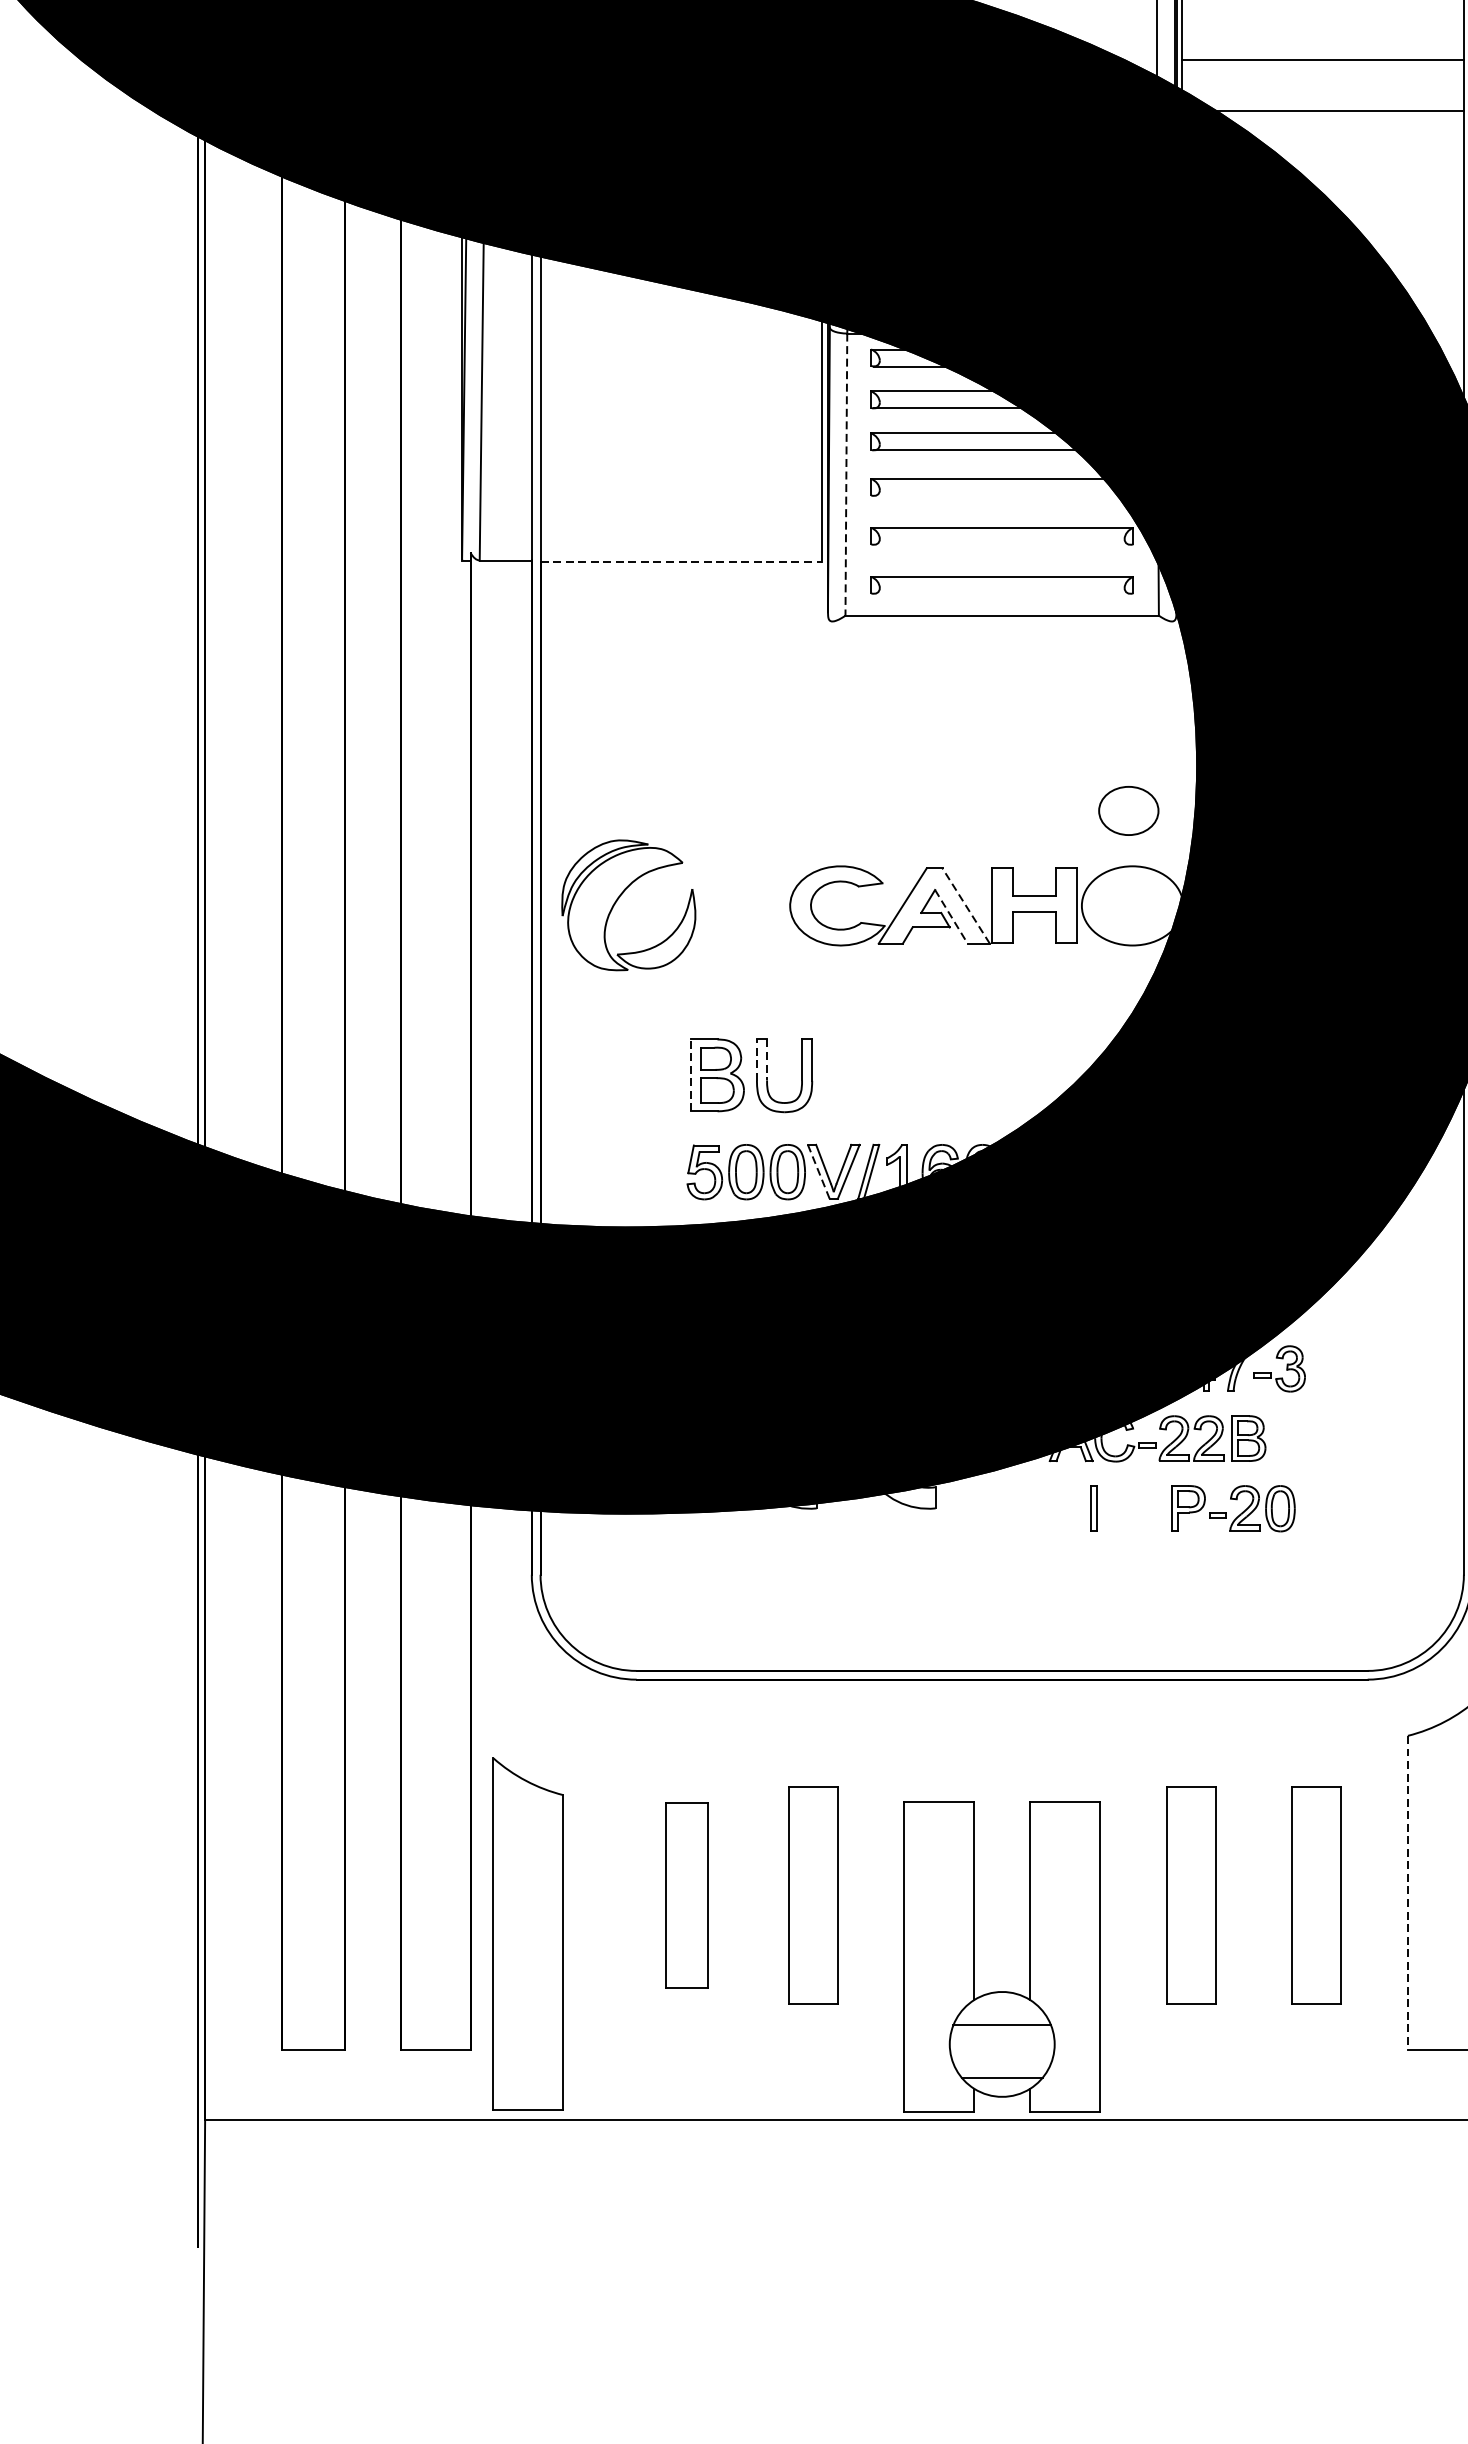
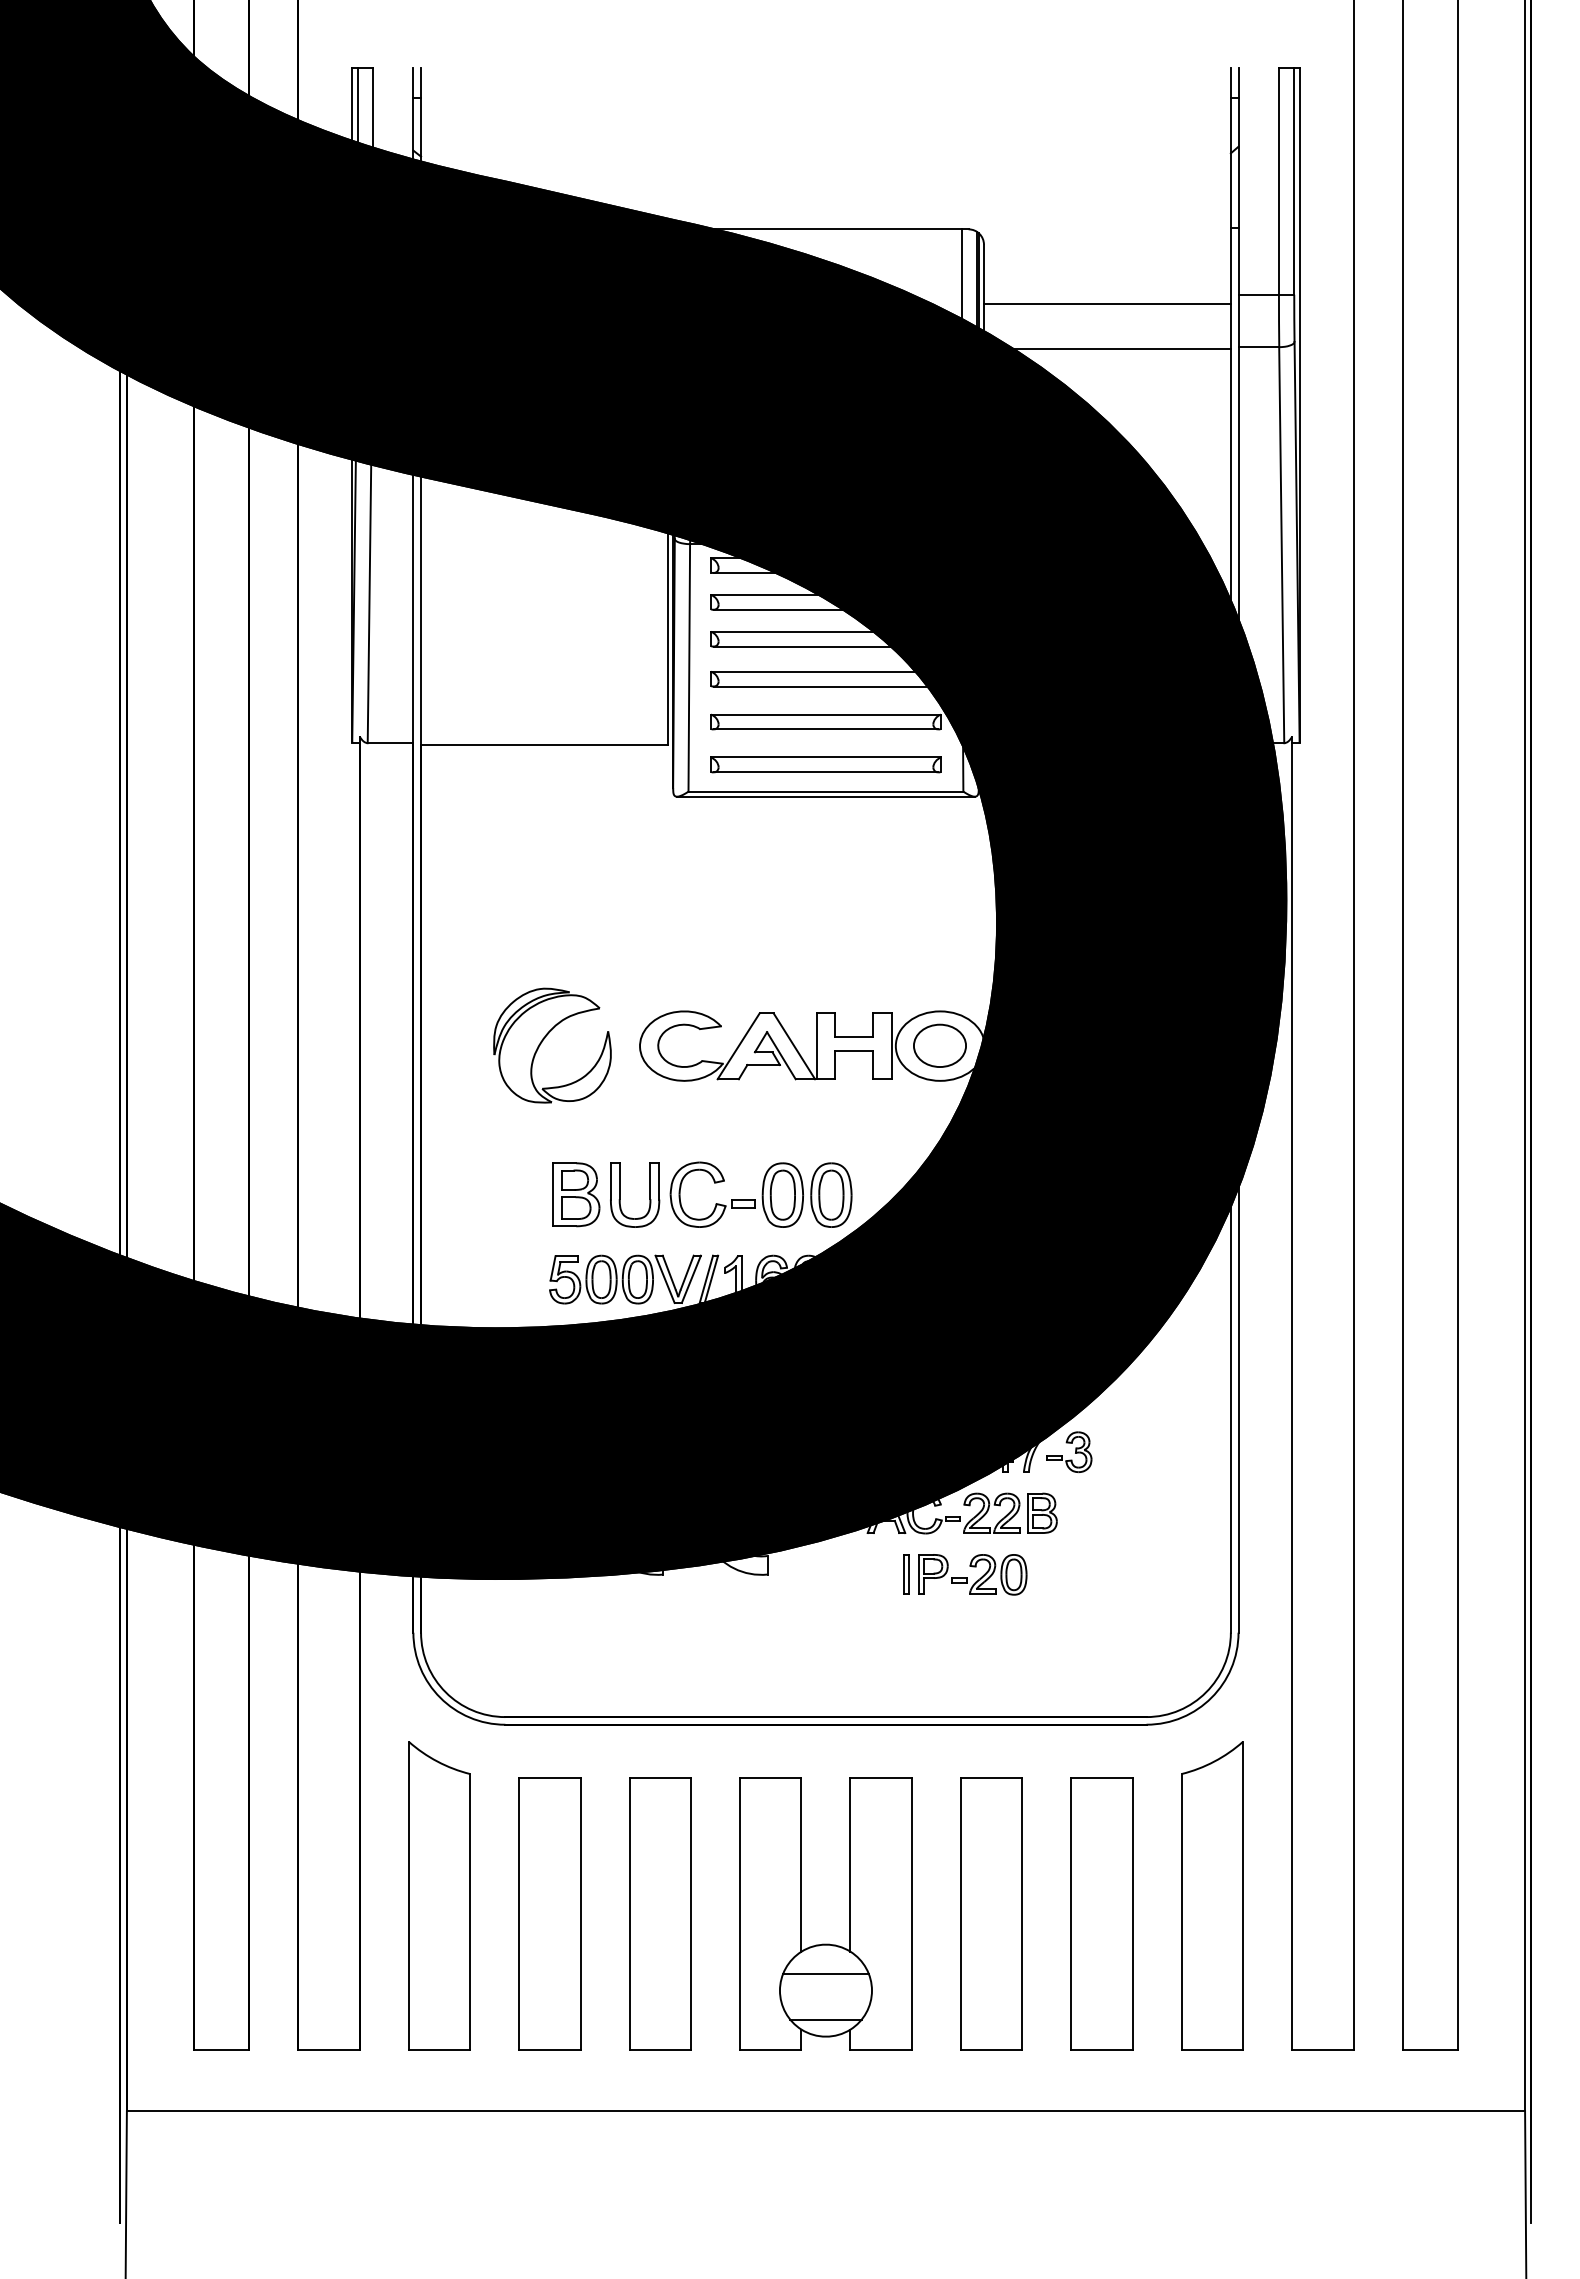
line: (846, 474) -> (689, 667), dashed -> solid
line: (1001, 495) -> (825, 686), added
line: (1001, 544) -> (825, 729), added
line: (682, 561) -> (545, 744), dashed -> solid
line: (1001, 593) -> (825, 772), added
line: (1001, 621) -> (825, 796), added
part: (1128, 810) -> (939, 1045), moved
part: (620, 897) -> (545, 1038), moved
line: (966, 906) -> (794, 1046), dashed -> solid
line: (951, 916) -> (781, 1055), dashed -> solid
line: (756, 1059) -> (610, 1180), dashed -> solid
line: (766, 1060) -> (619, 1181), dashed -> solid
line: (690, 1075) -> (552, 1194), dashed -> solid
part: (927, 1075) -> (760, 1194), added
line: (818, 1170) -> (664, 1278), dashed -> solid
part: (1233, 1508) -> (972, 1574), moved
line: (1407, 1893) -> (1181, 1912), dashed -> solid
part: (686, 1894) -> (549, 1913), size x1.67
part: (813, 1894) -> (660, 1913), size x1.43
part: (1190, 1894) -> (991, 1913), size x1.43
part: (1316, 1894) -> (1101, 1913), size x1.43
part: (528, 1933) -> (439, 1895), moved
part: (974, 1956) -> (801, 1913), moved

